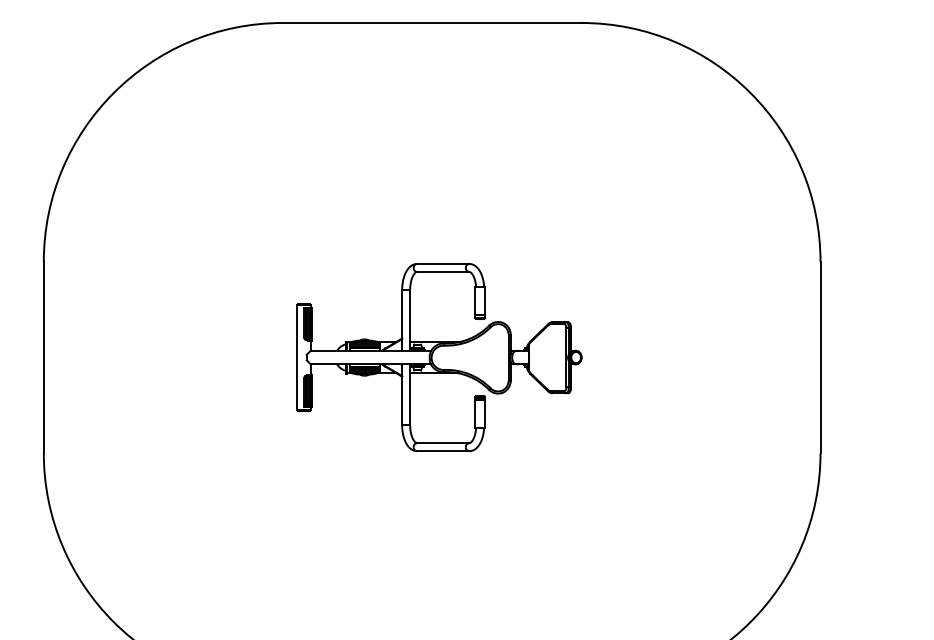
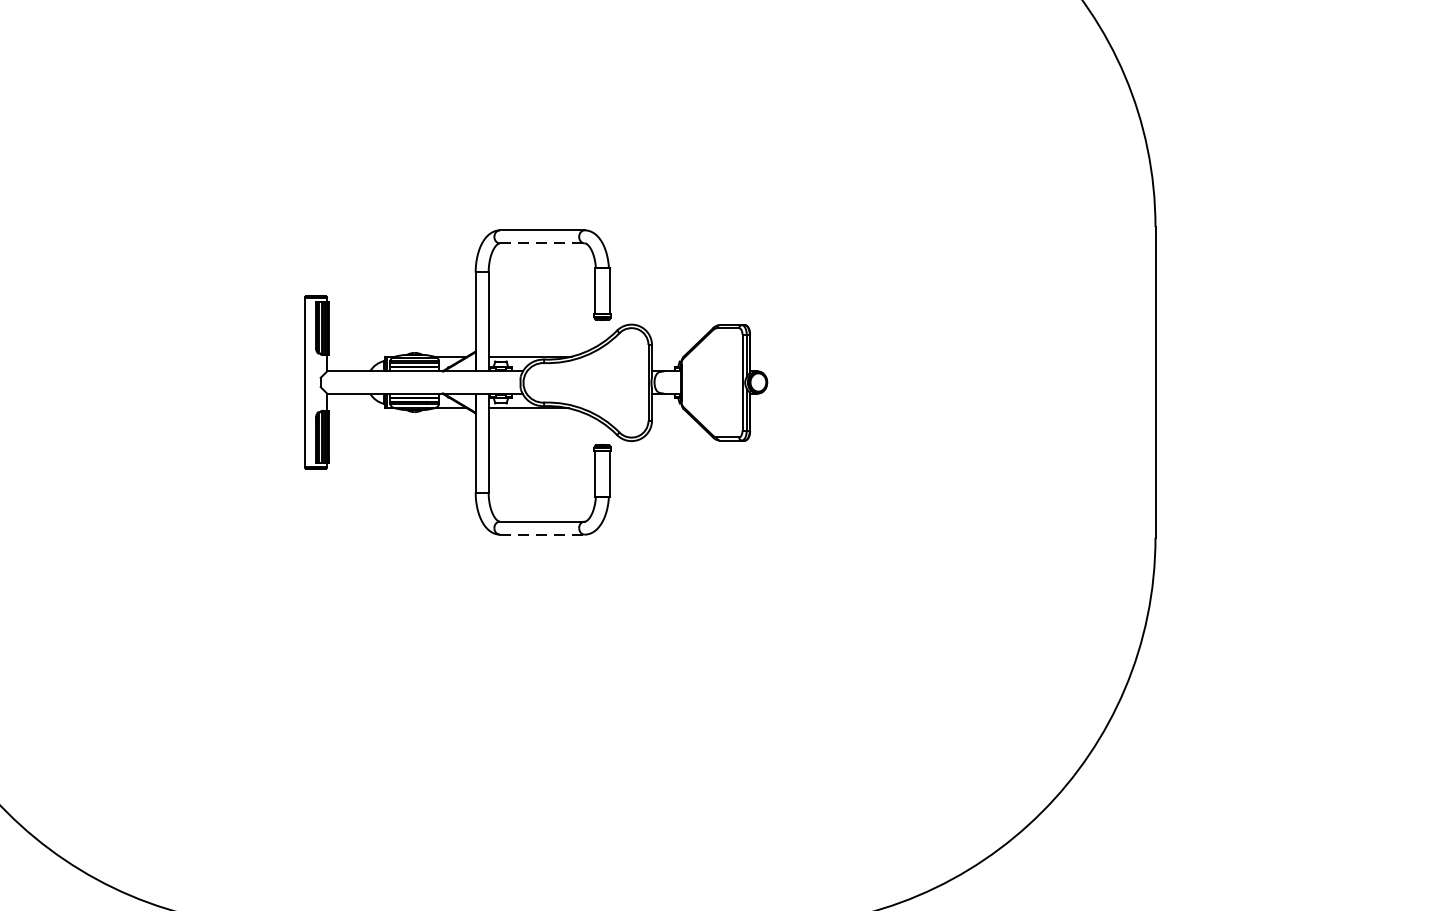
line: (443, 271) -> (542, 242), solid -> dashed
line: (443, 451) -> (542, 535), solid -> dashed

